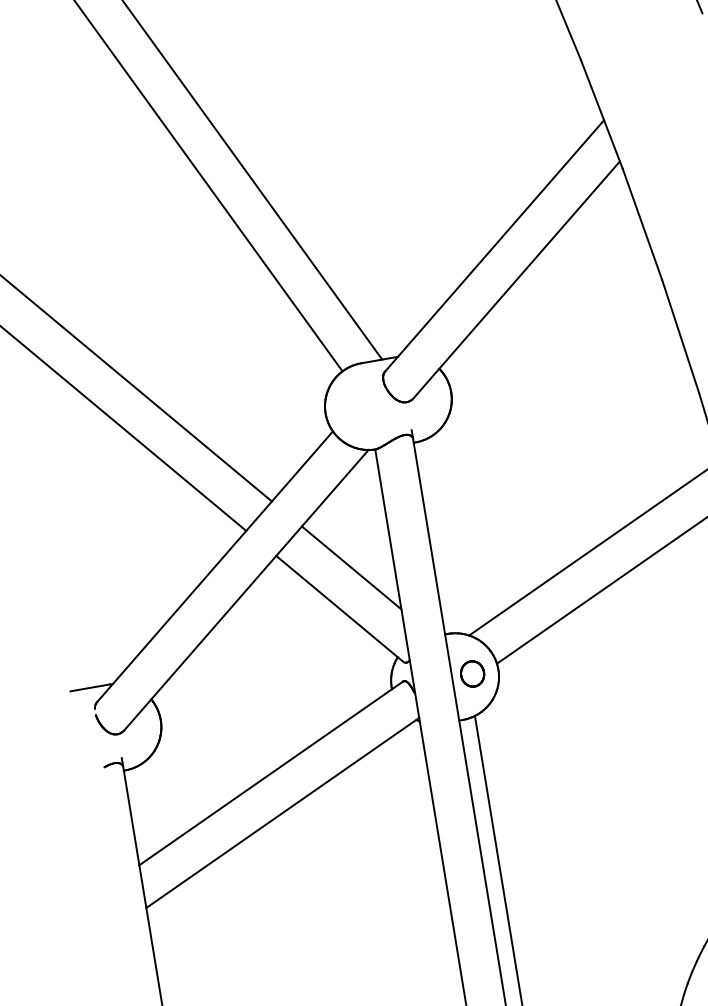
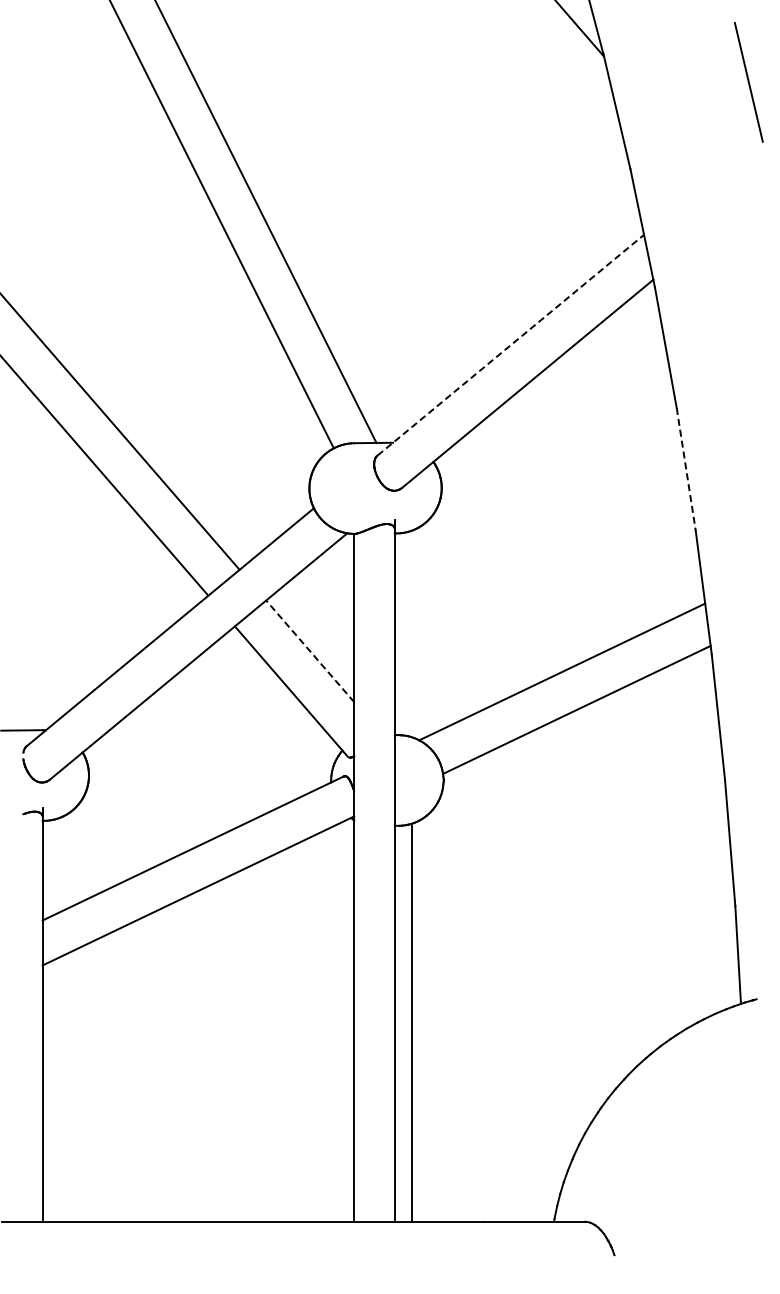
line: (494, 246) -> (510, 345), solid -> dashed
line: (680, 336) -> (686, 469), solid -> dashed
line: (351, 568) -> (309, 651), solid -> dashed
part: (472, 674) -> (416, 780), removed

